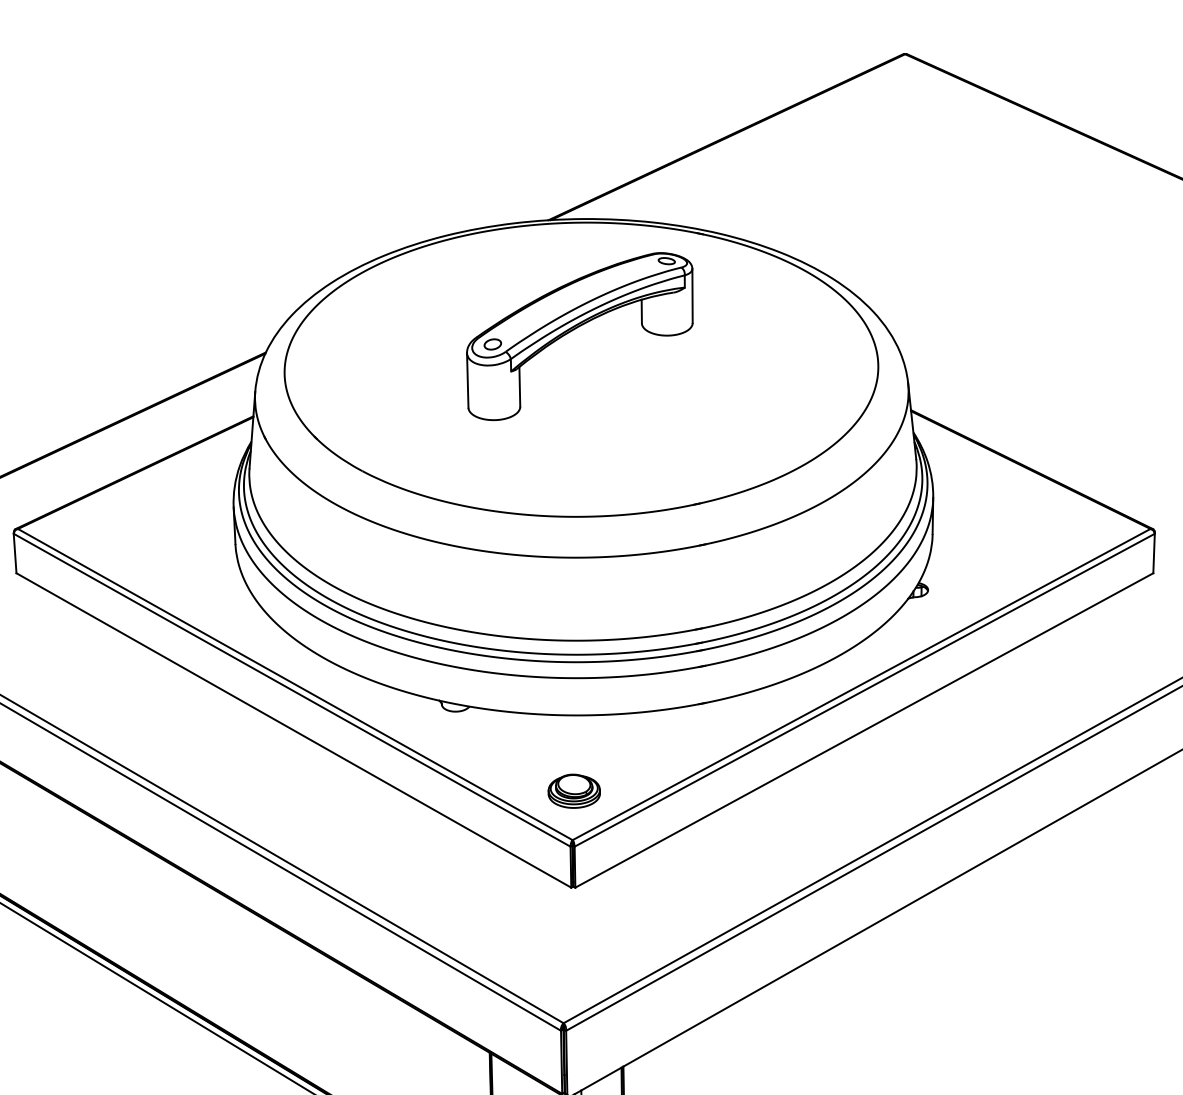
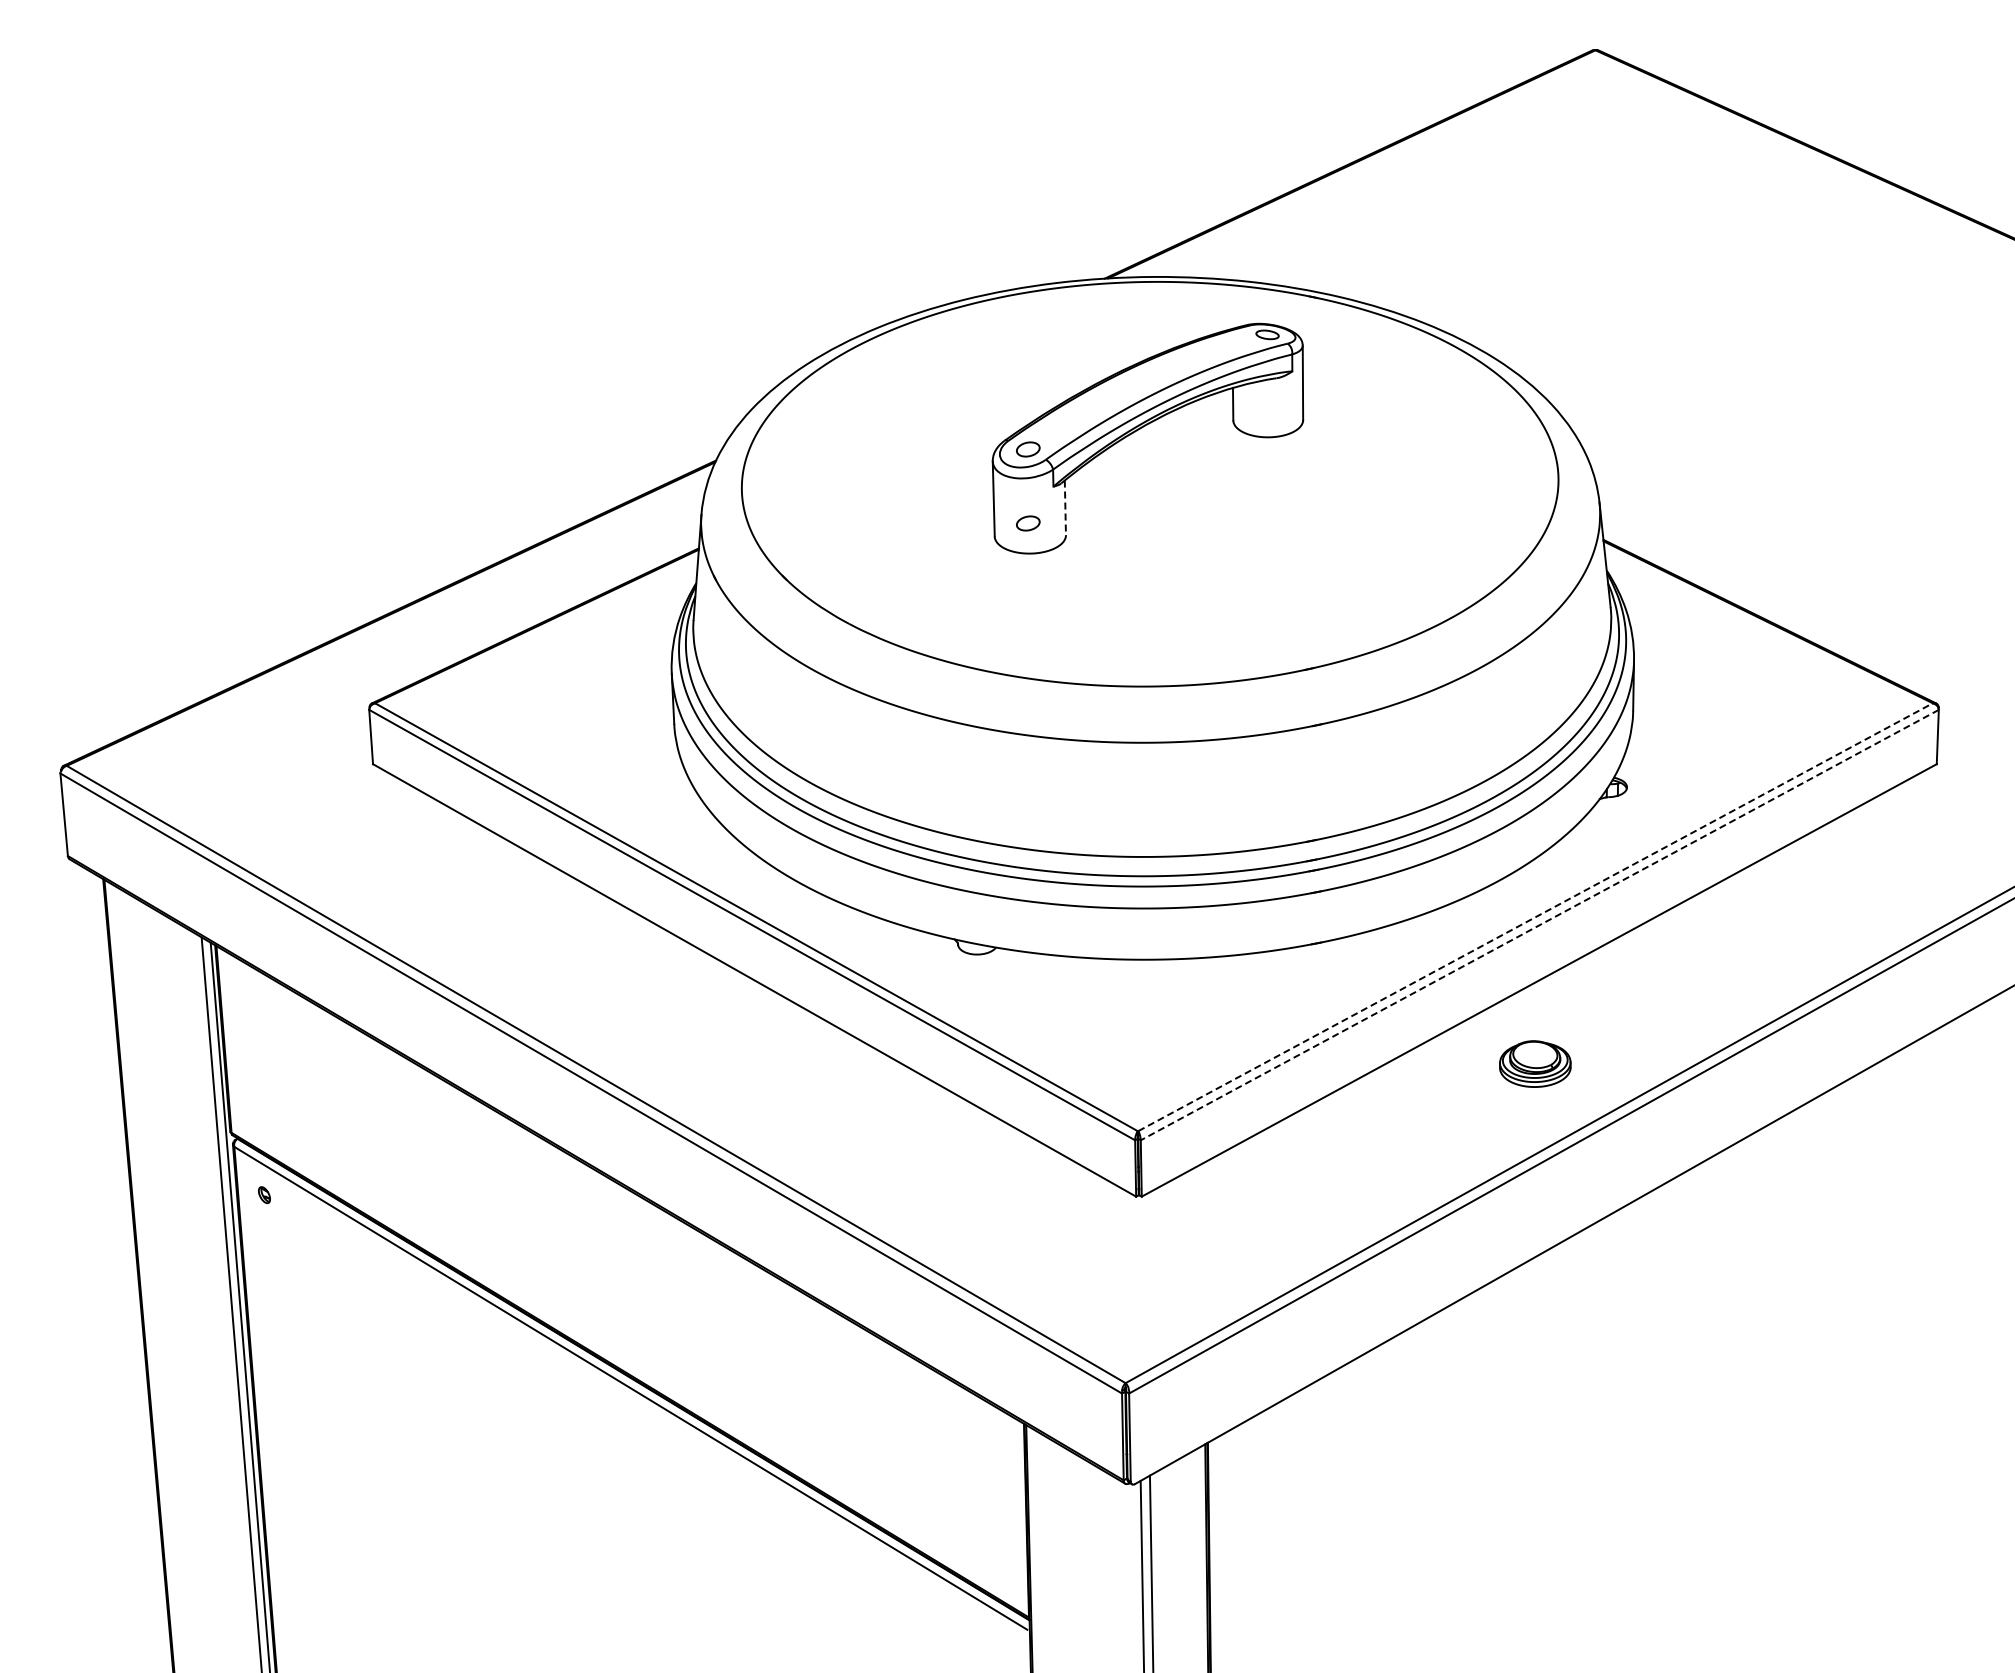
line: (519, 387) -> (1065, 508), solid -> dashed
part: (493, 398) -> (1028, 523), added
line: (861, 684) -> (1535, 917), solid -> dashed
line: (864, 690) -> (1539, 925), solid -> dashed
part: (574, 790) -> (1535, 1063), moved

